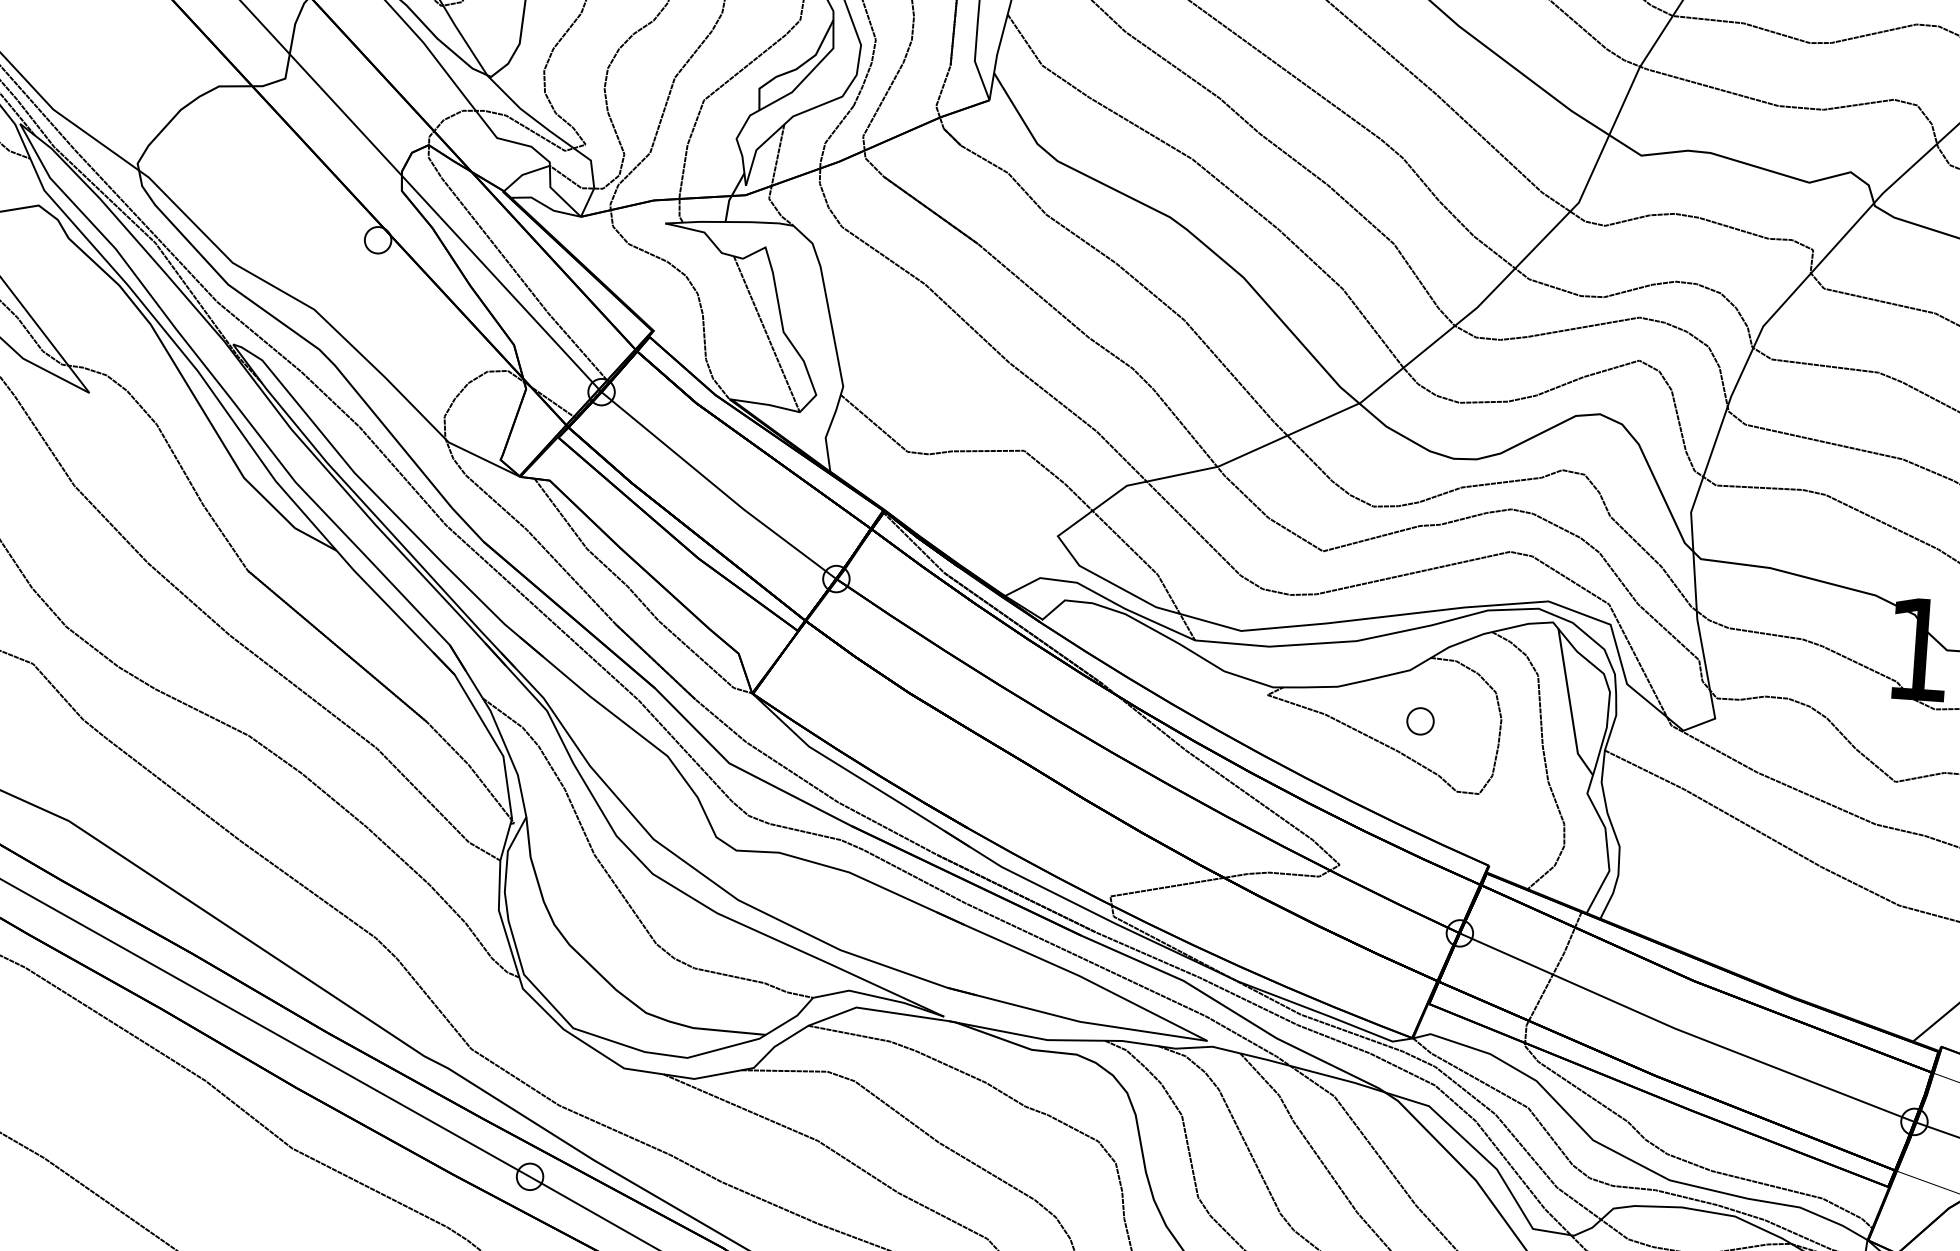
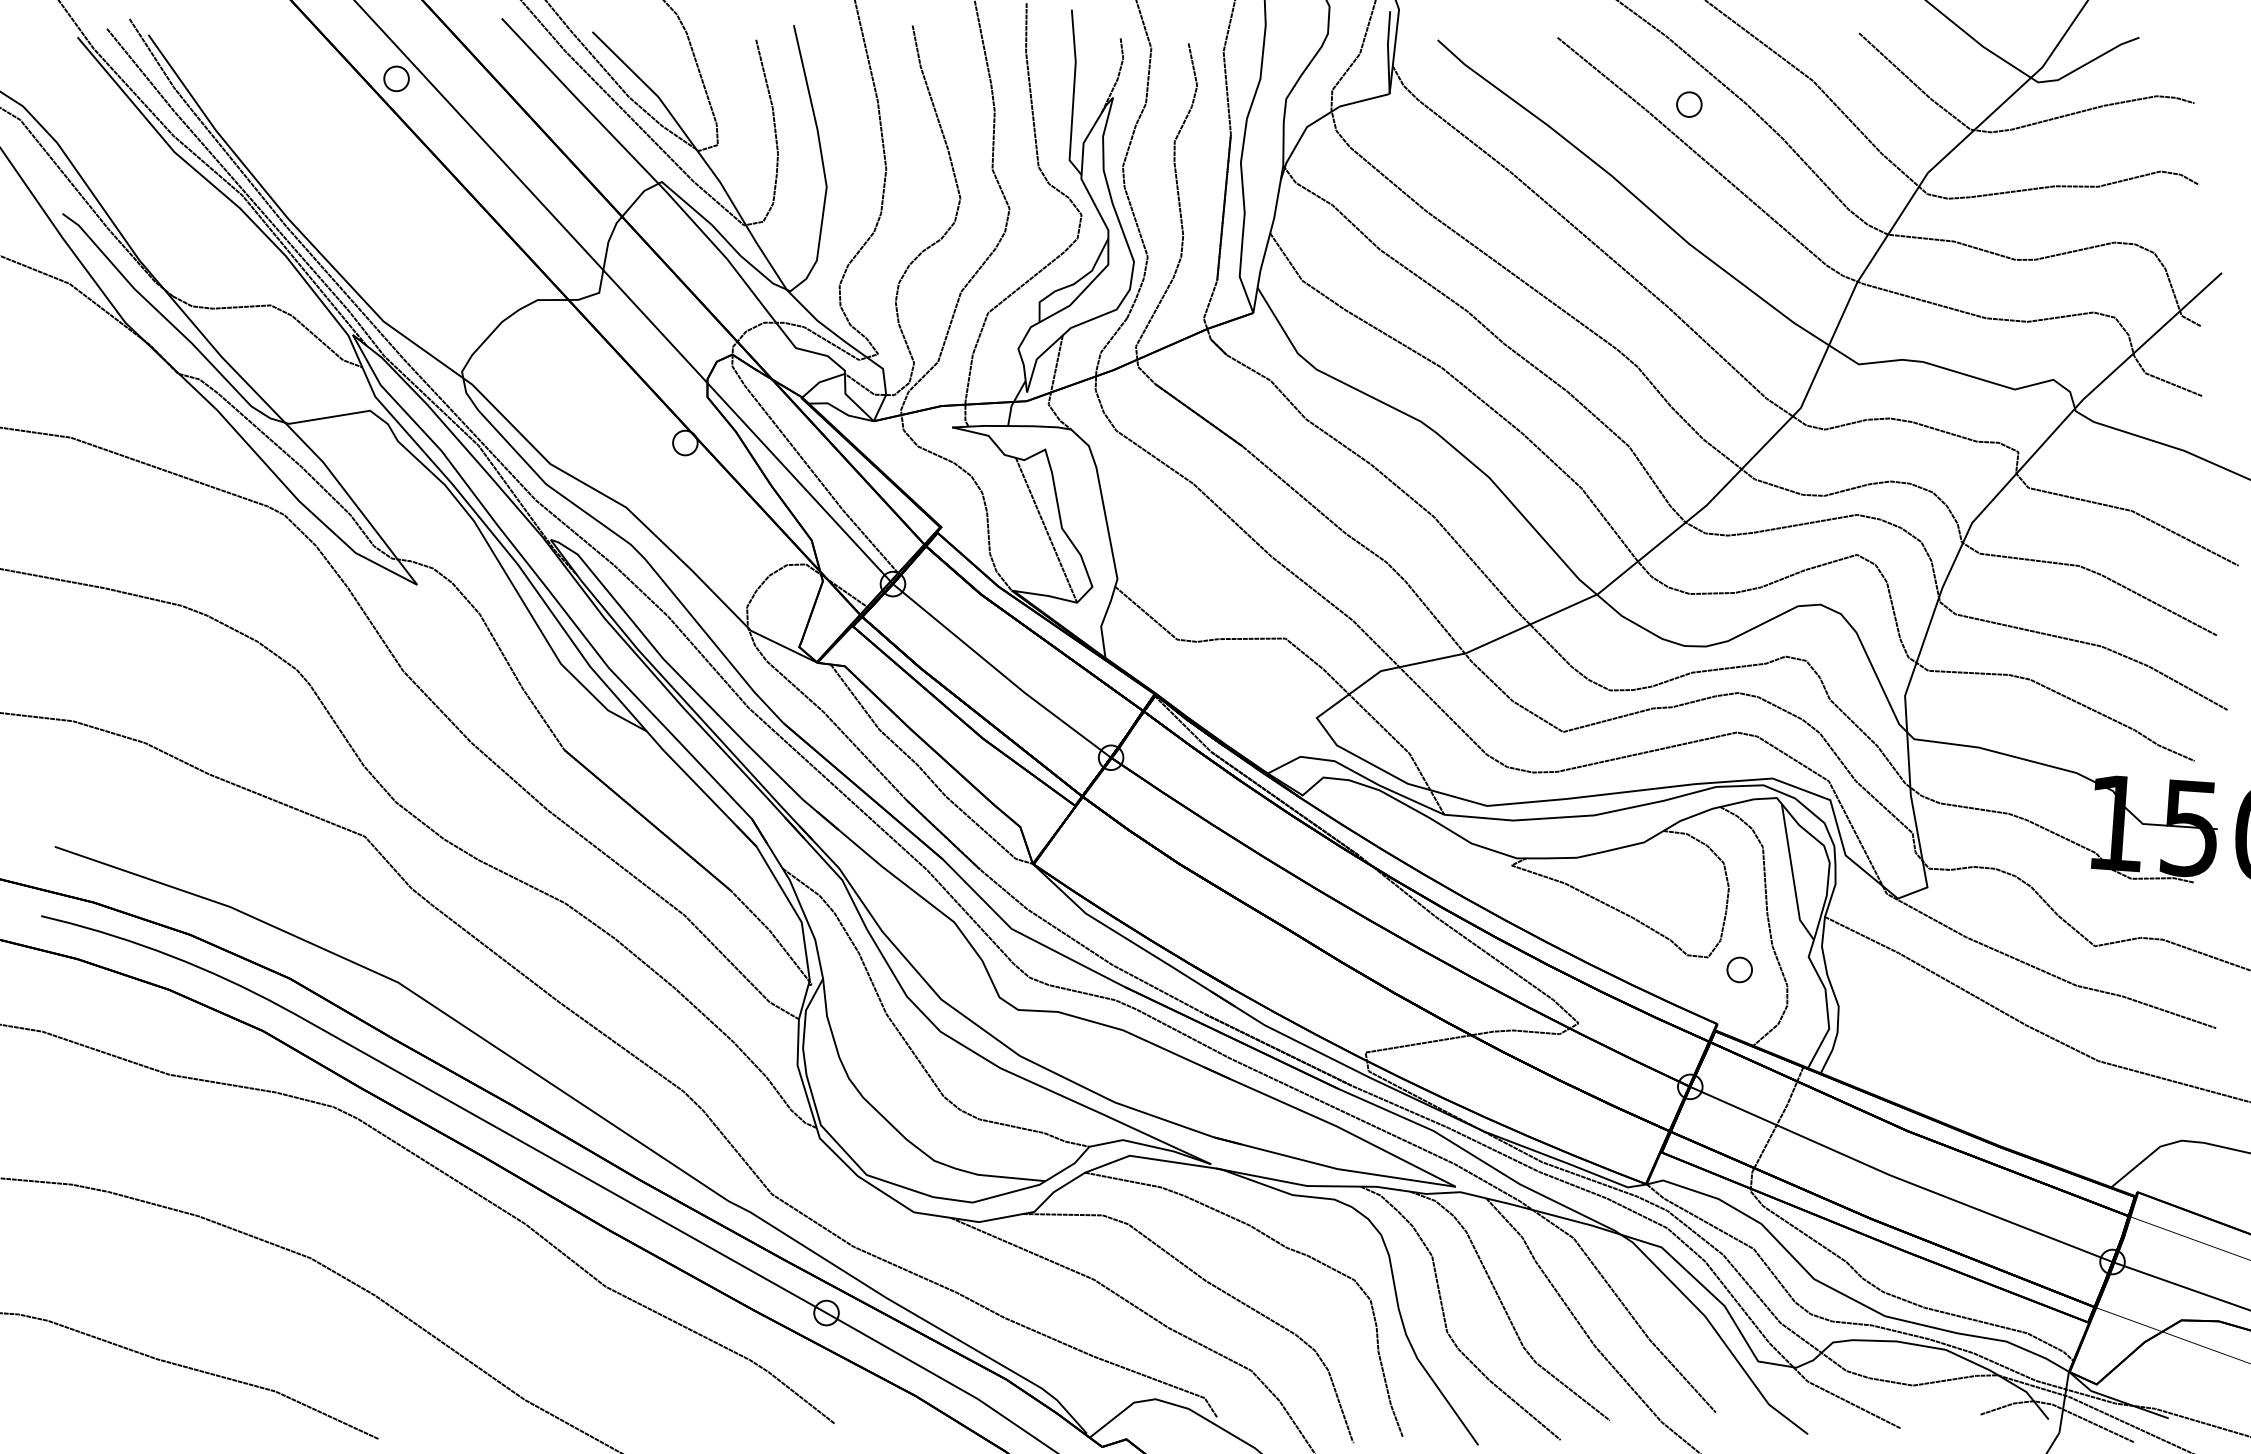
part: (1420, 720) -> (1739, 969), moved

